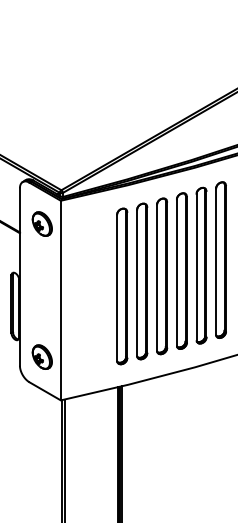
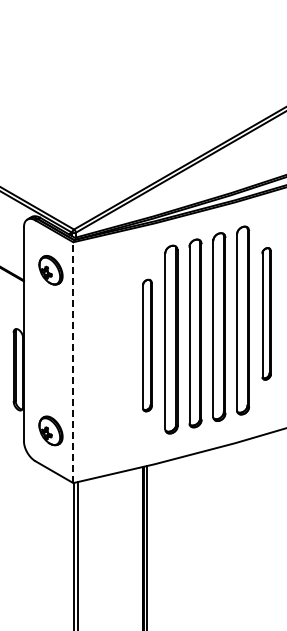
part: (220, 259) -> (266, 313), size x0.7
part: (122, 286) -> (147, 345), size x0.7
line: (60, 300) -> (73, 362), solid -> dashed

